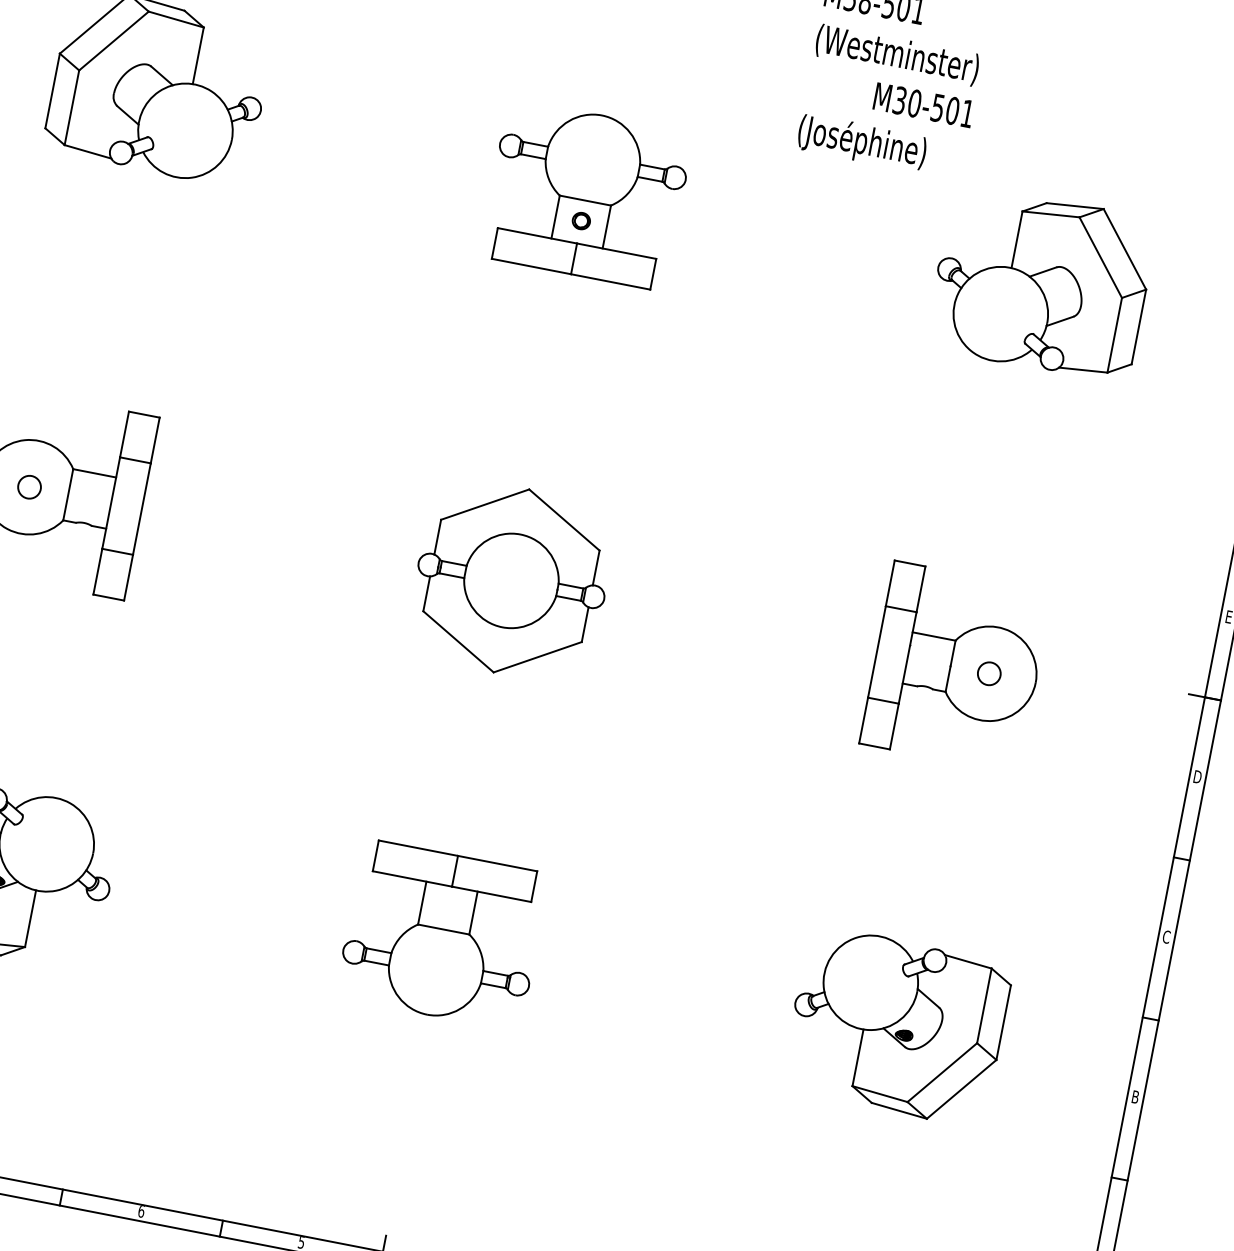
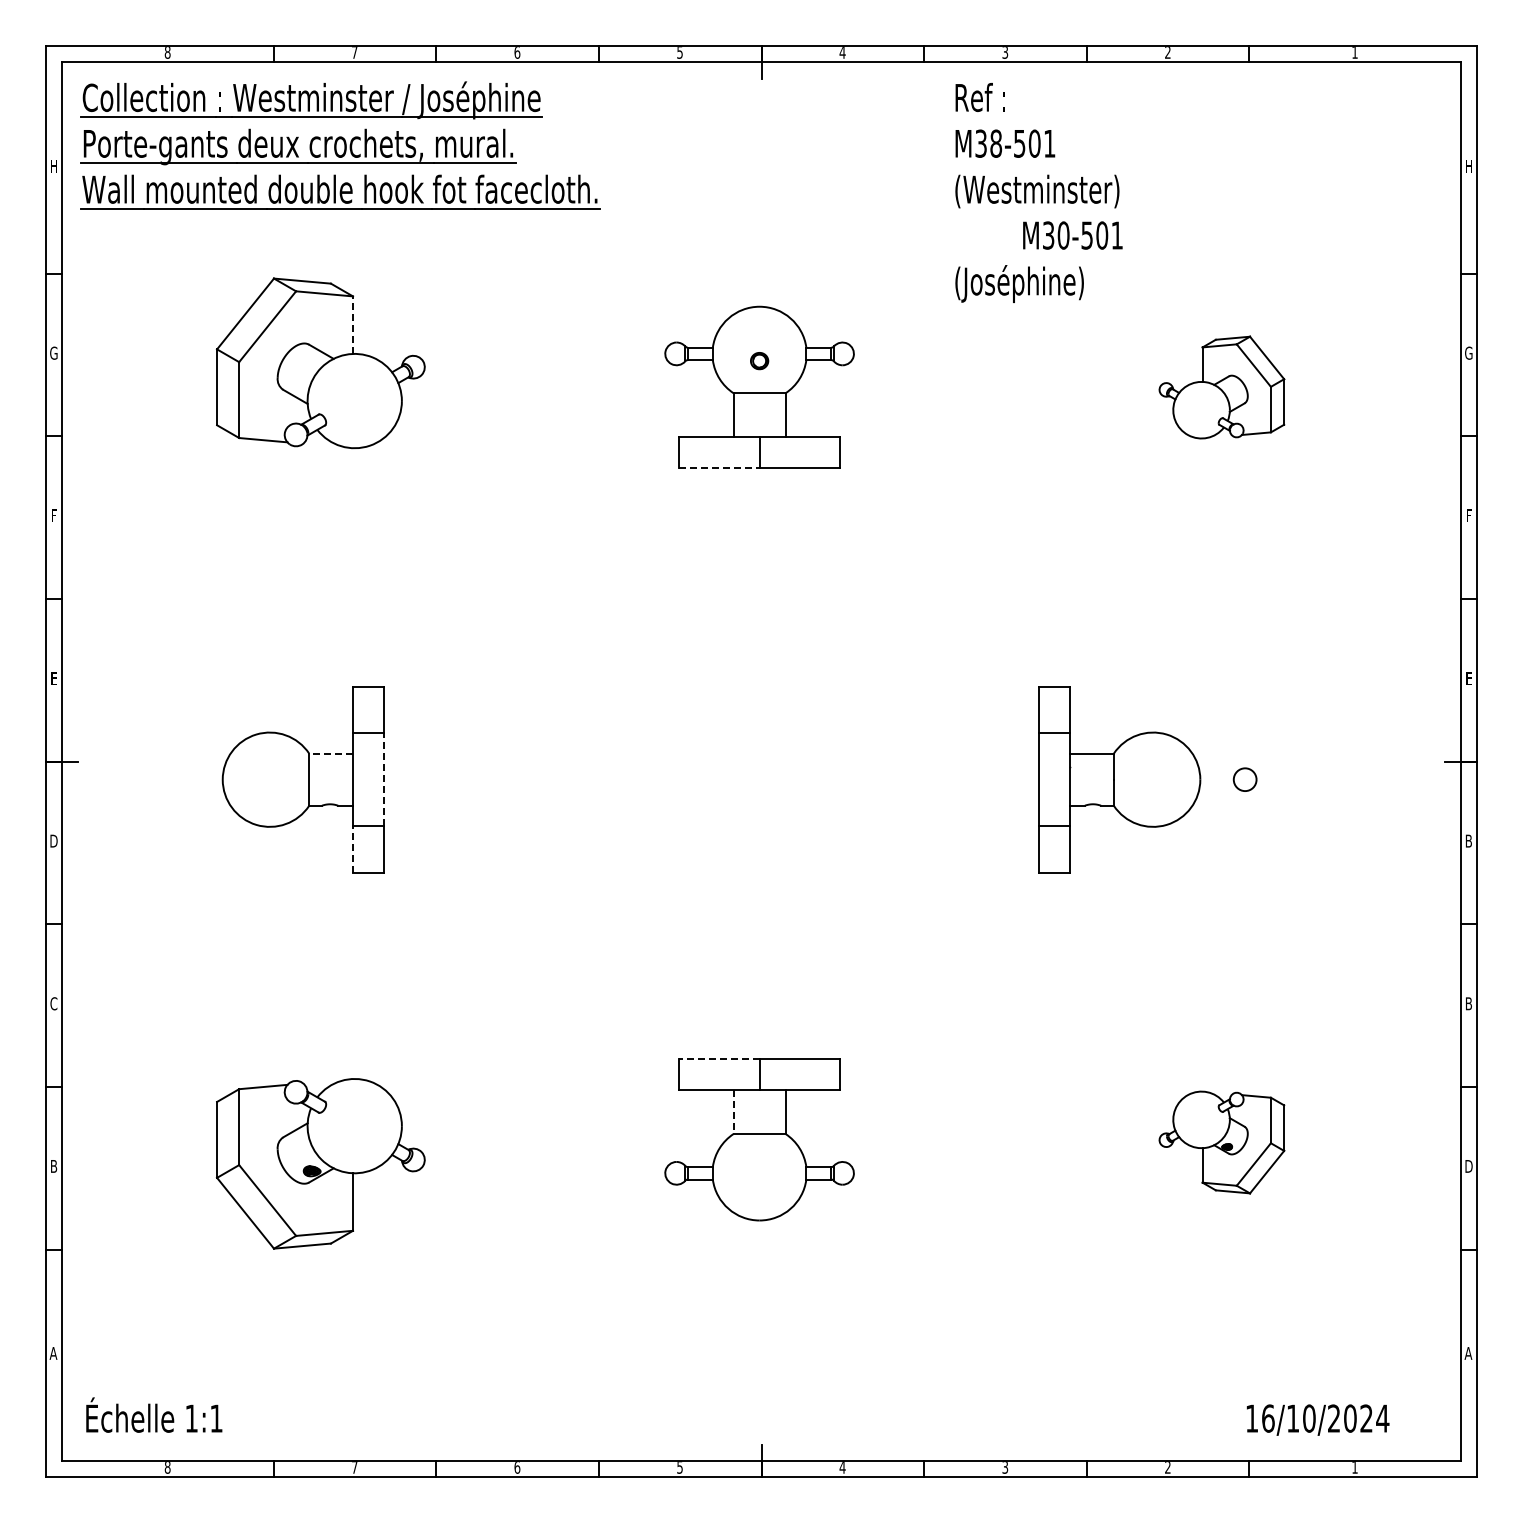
line: (198, 56) -> (353, 325), solid -> dashed
part: (581, 221) -> (759, 361), moved
line: (531, 266) -> (719, 468), solid -> dashed
part: (1041, 283) -> (1221, 387), size x0.6
line: (95, 473) -> (331, 753), solid -> dashed
circle: (29, 486) -> (269, 779), removed
line: (142, 508) -> (384, 779), solid -> dashed
line: (97, 570) -> (352, 848), solid -> dashed
part: (511, 580) -> (759, 779), removed
part: (956, 667) -> (1119, 779), moved
text: (1197, 776) -> (1468, 840), D -> B
line: (417, 848) -> (718, 1059), solid -> dashed
line: (422, 903) -> (733, 1112), solid -> dashed
text: (1166, 936) -> (1468, 1003), C -> B
part: (896, 1026) -> (1221, 1142), size x0.6
text: (1135, 1097) -> (1468, 1166), B -> D

